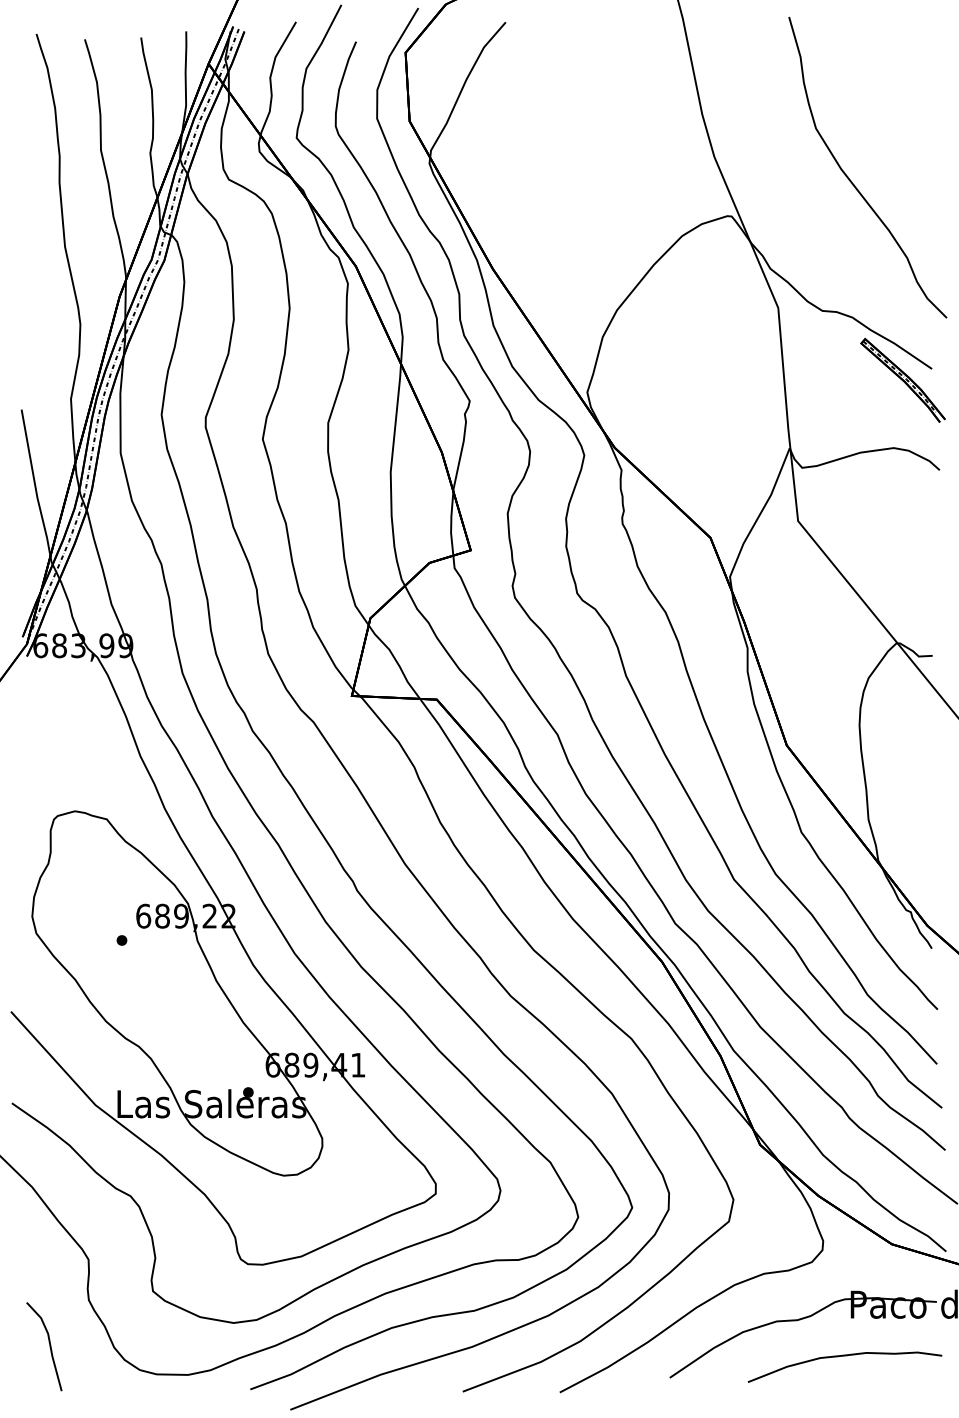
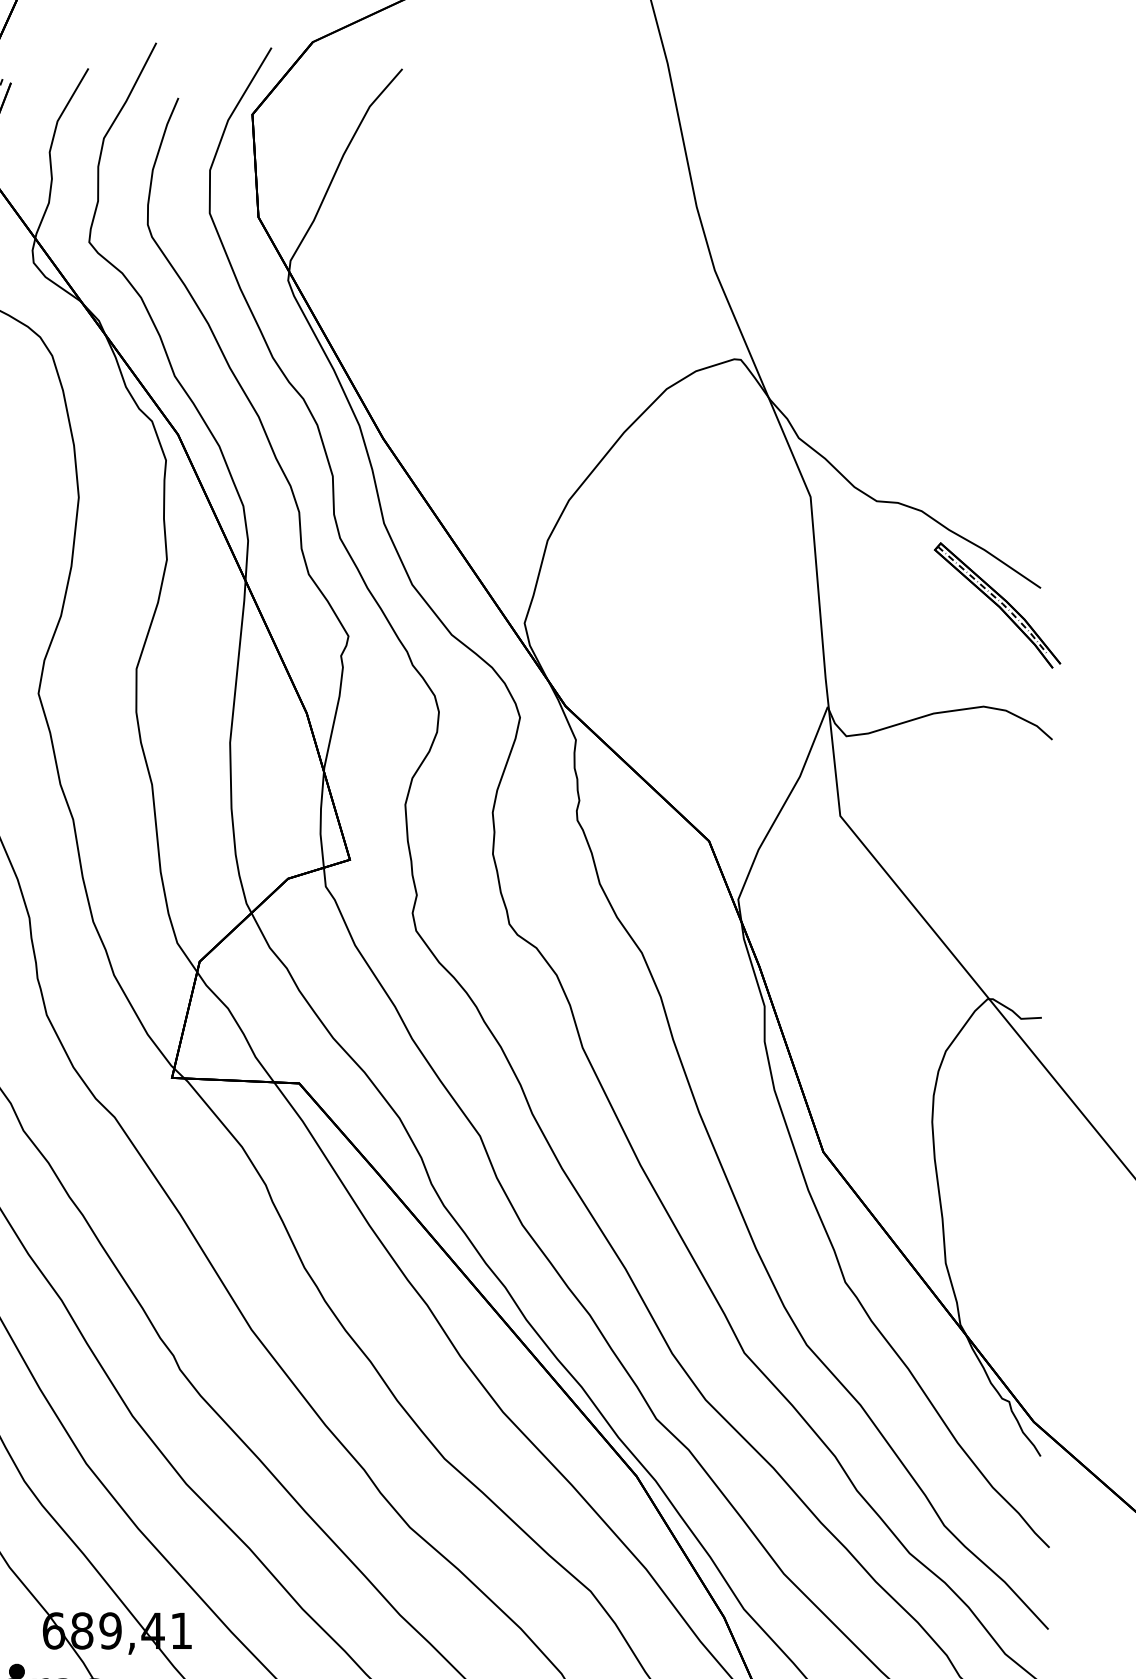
curve: (852, 181) -> (921, 307), removed

